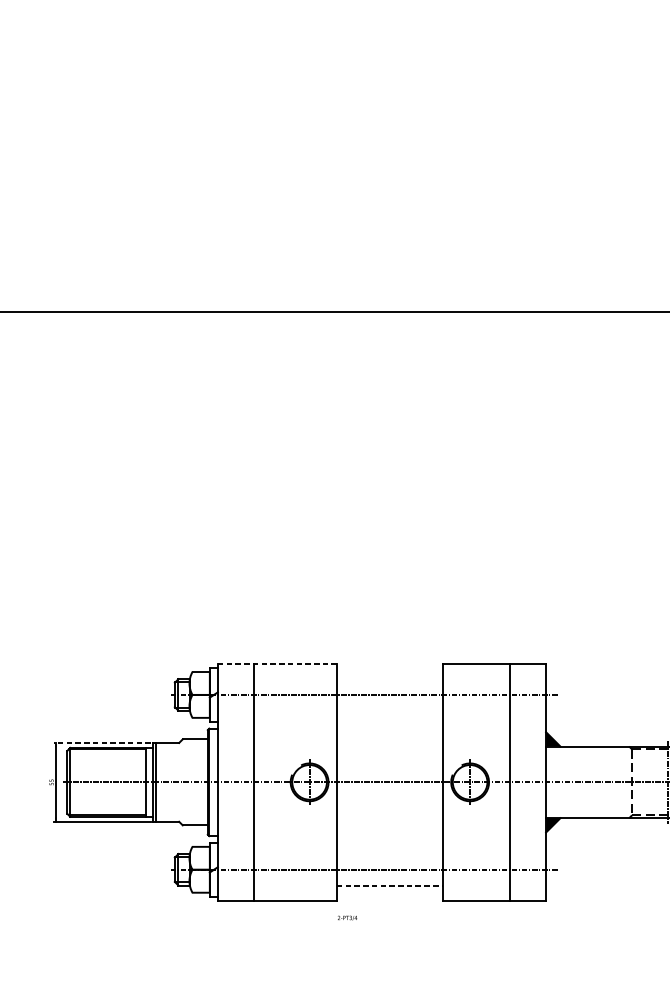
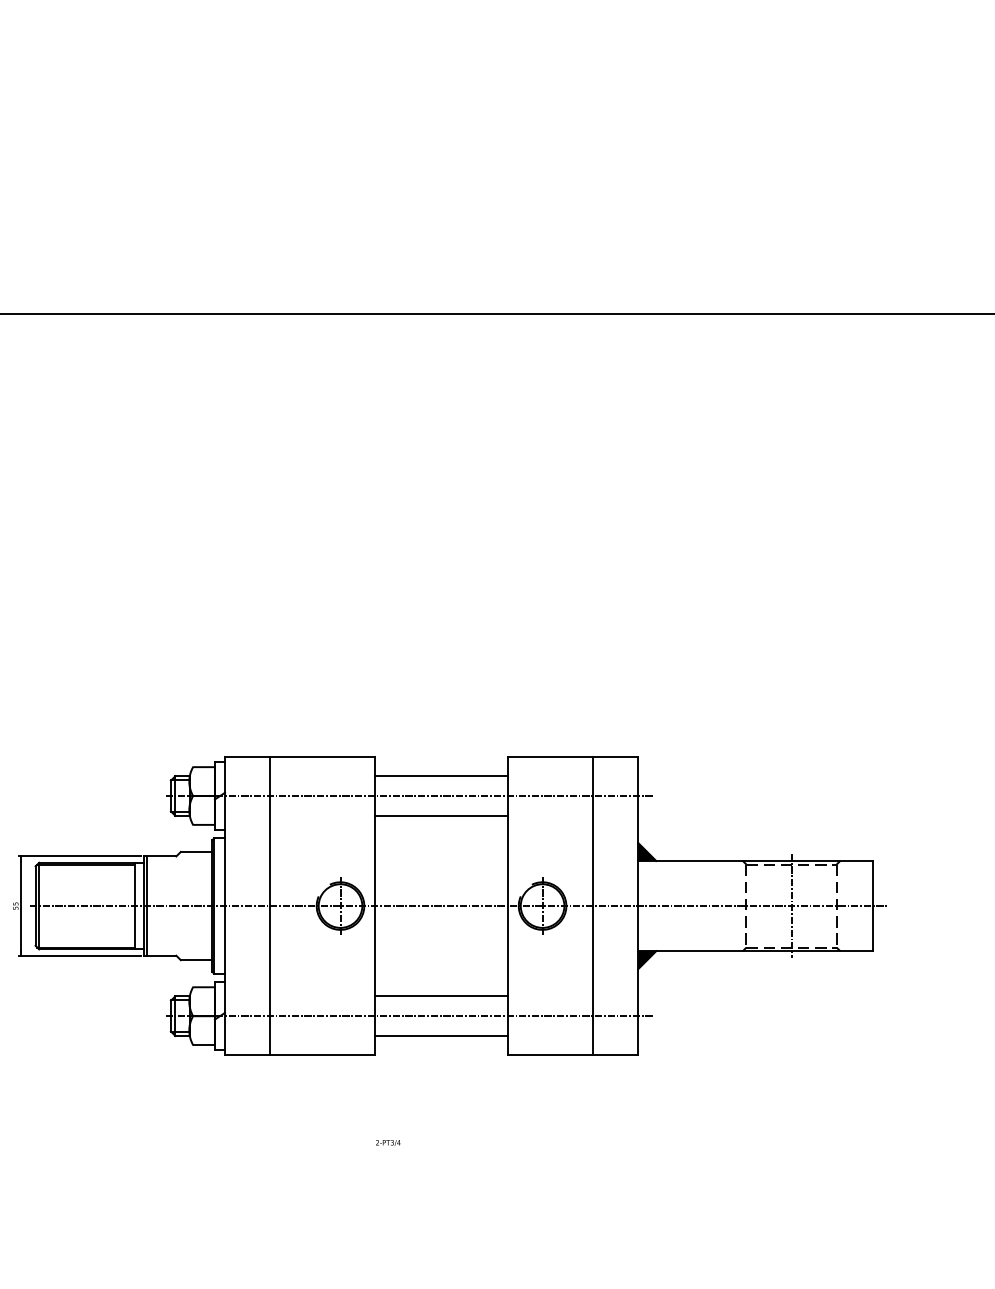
line: (277, 664) -> (299, 757), dashed -> solid
line: (389, 679) -> (441, 776), added
line: (389, 710) -> (441, 815), added
line: (103, 742) -> (80, 856), dashed -> solid
line: (389, 854) -> (441, 996), added
line: (389, 885) -> (441, 1035), dashed -> solid
text: (347, 917) -> (388, 1142), moved

